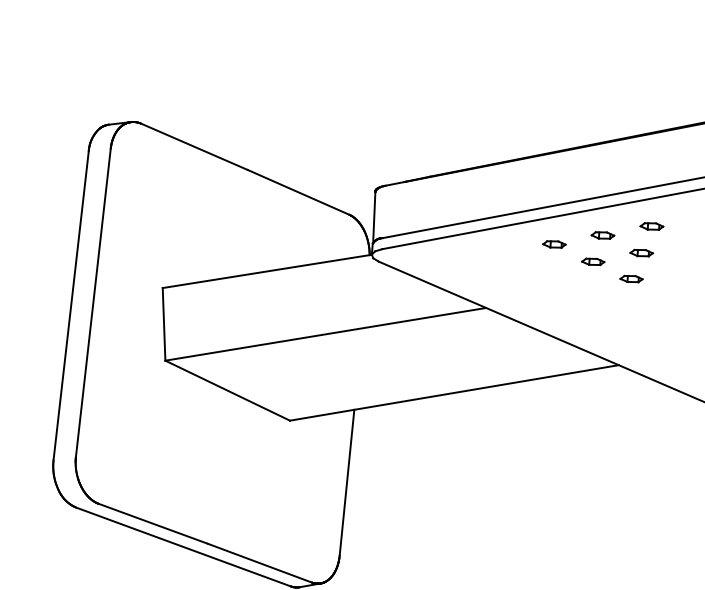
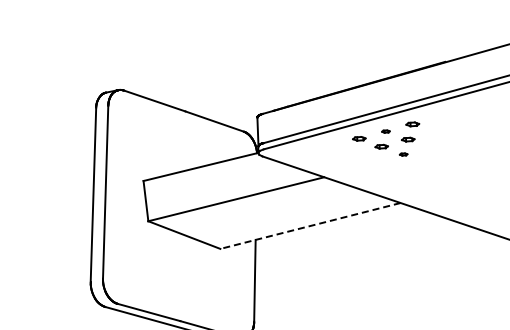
part: (602, 235) -> (385, 131), size x0.6
part: (630, 278) -> (403, 154), size x0.6
line: (454, 393) -> (310, 226), solid -> dashed

